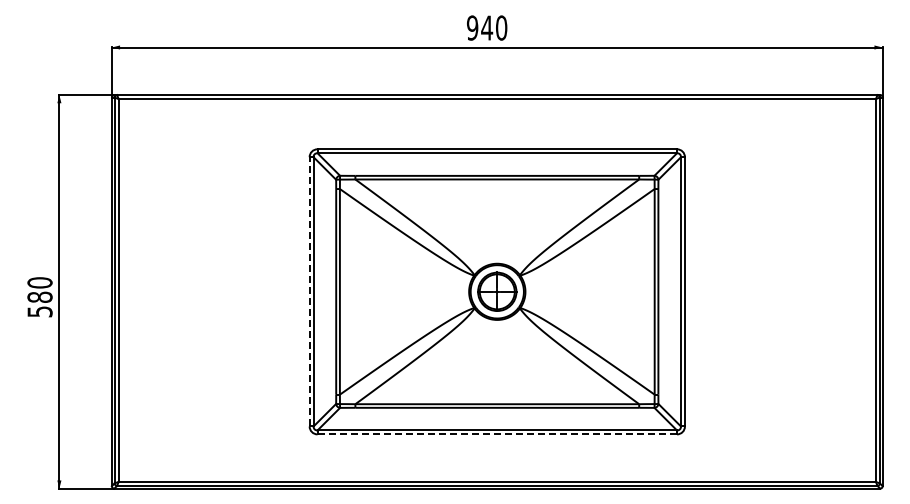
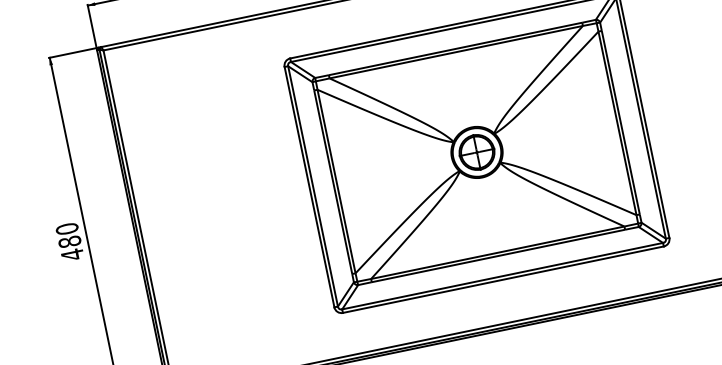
line: (309, 291) -> (309, 186), dashed -> solid
text: (39, 311) -> (72, 254), 580 -> 480
line: (497, 434) -> (503, 279), dashed -> solid

